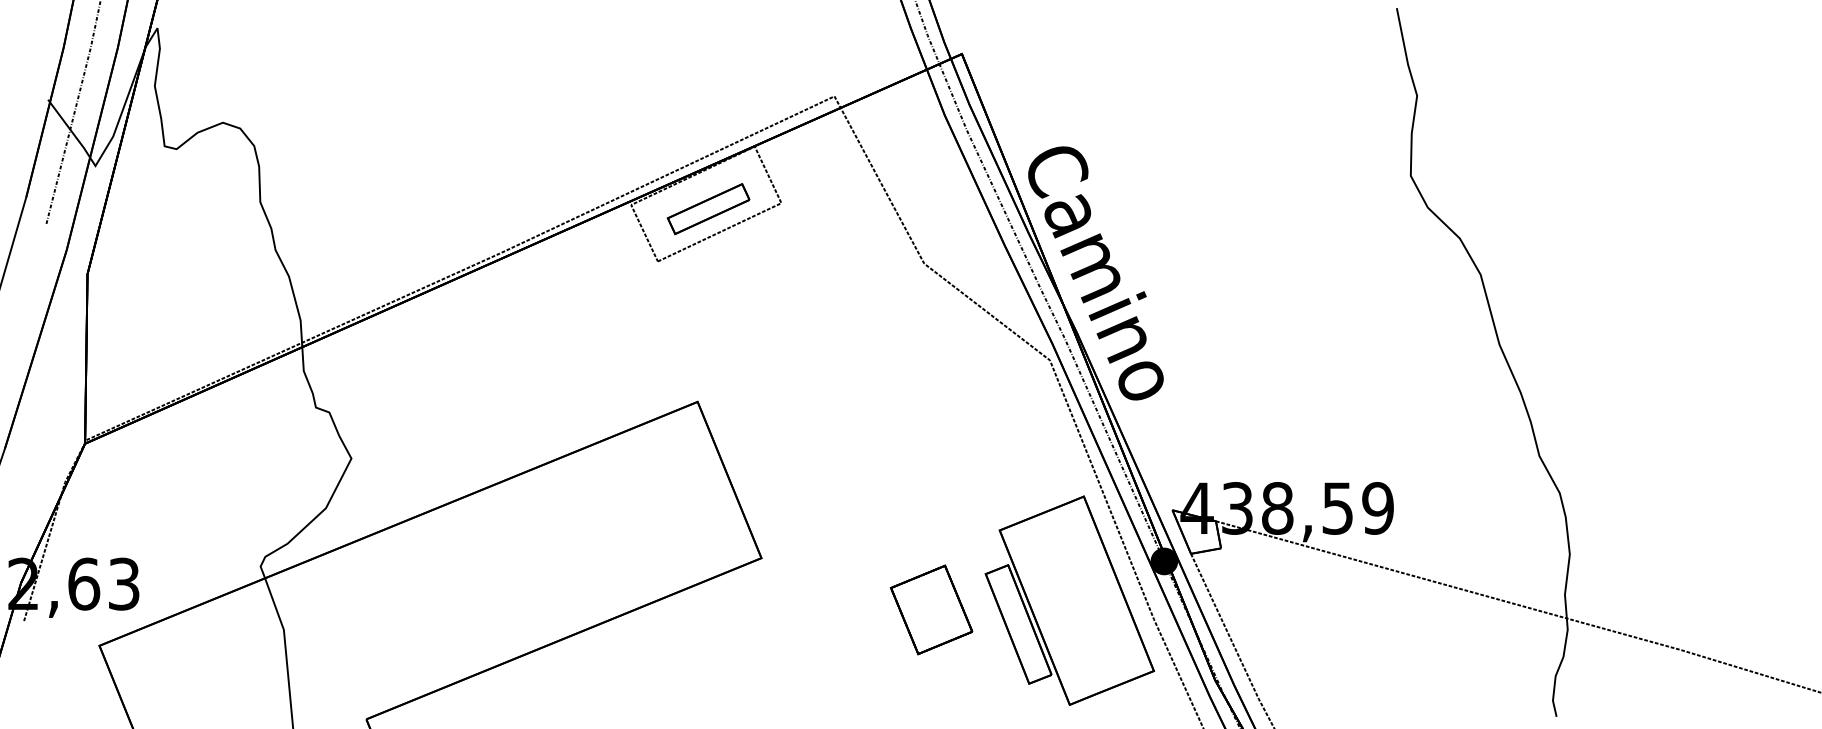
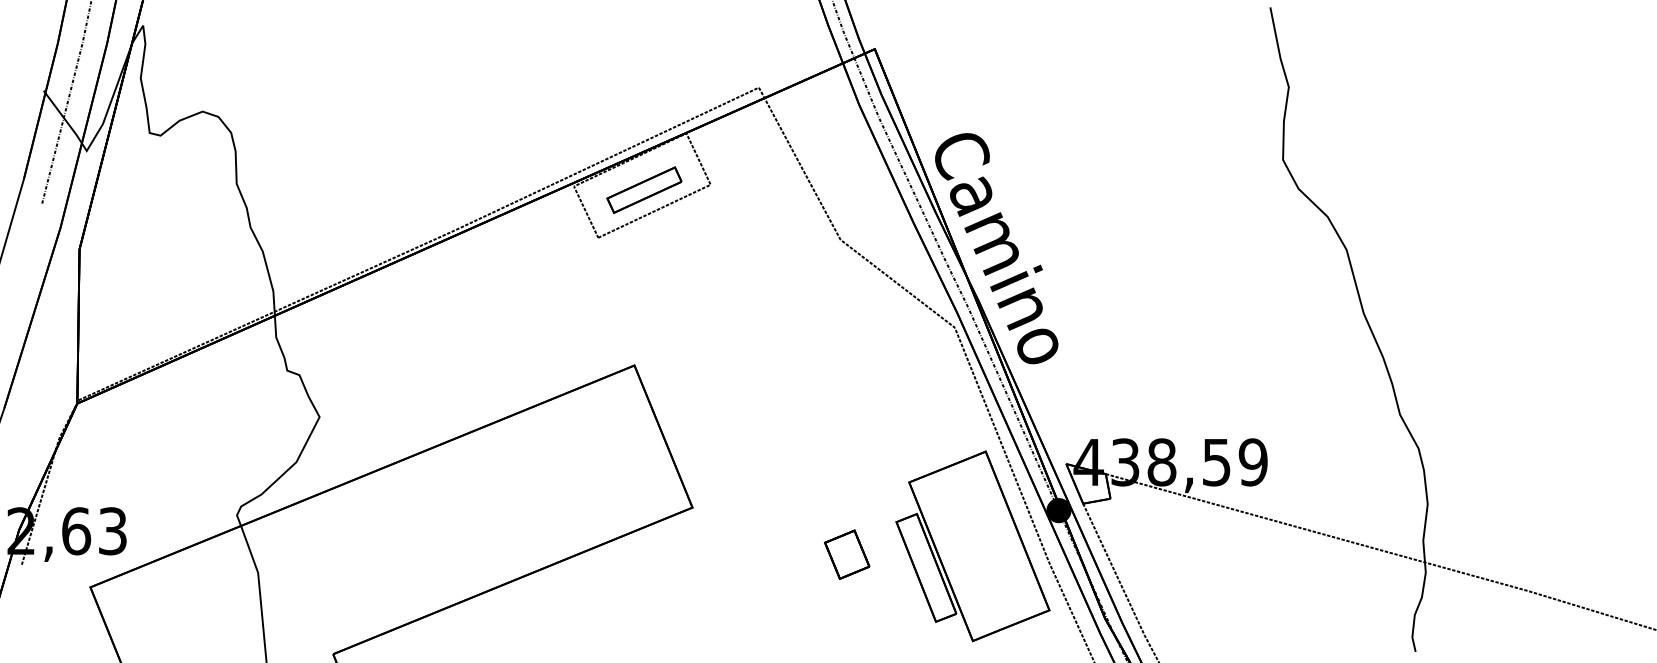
part: (931, 609) -> (847, 554), size x0.6

